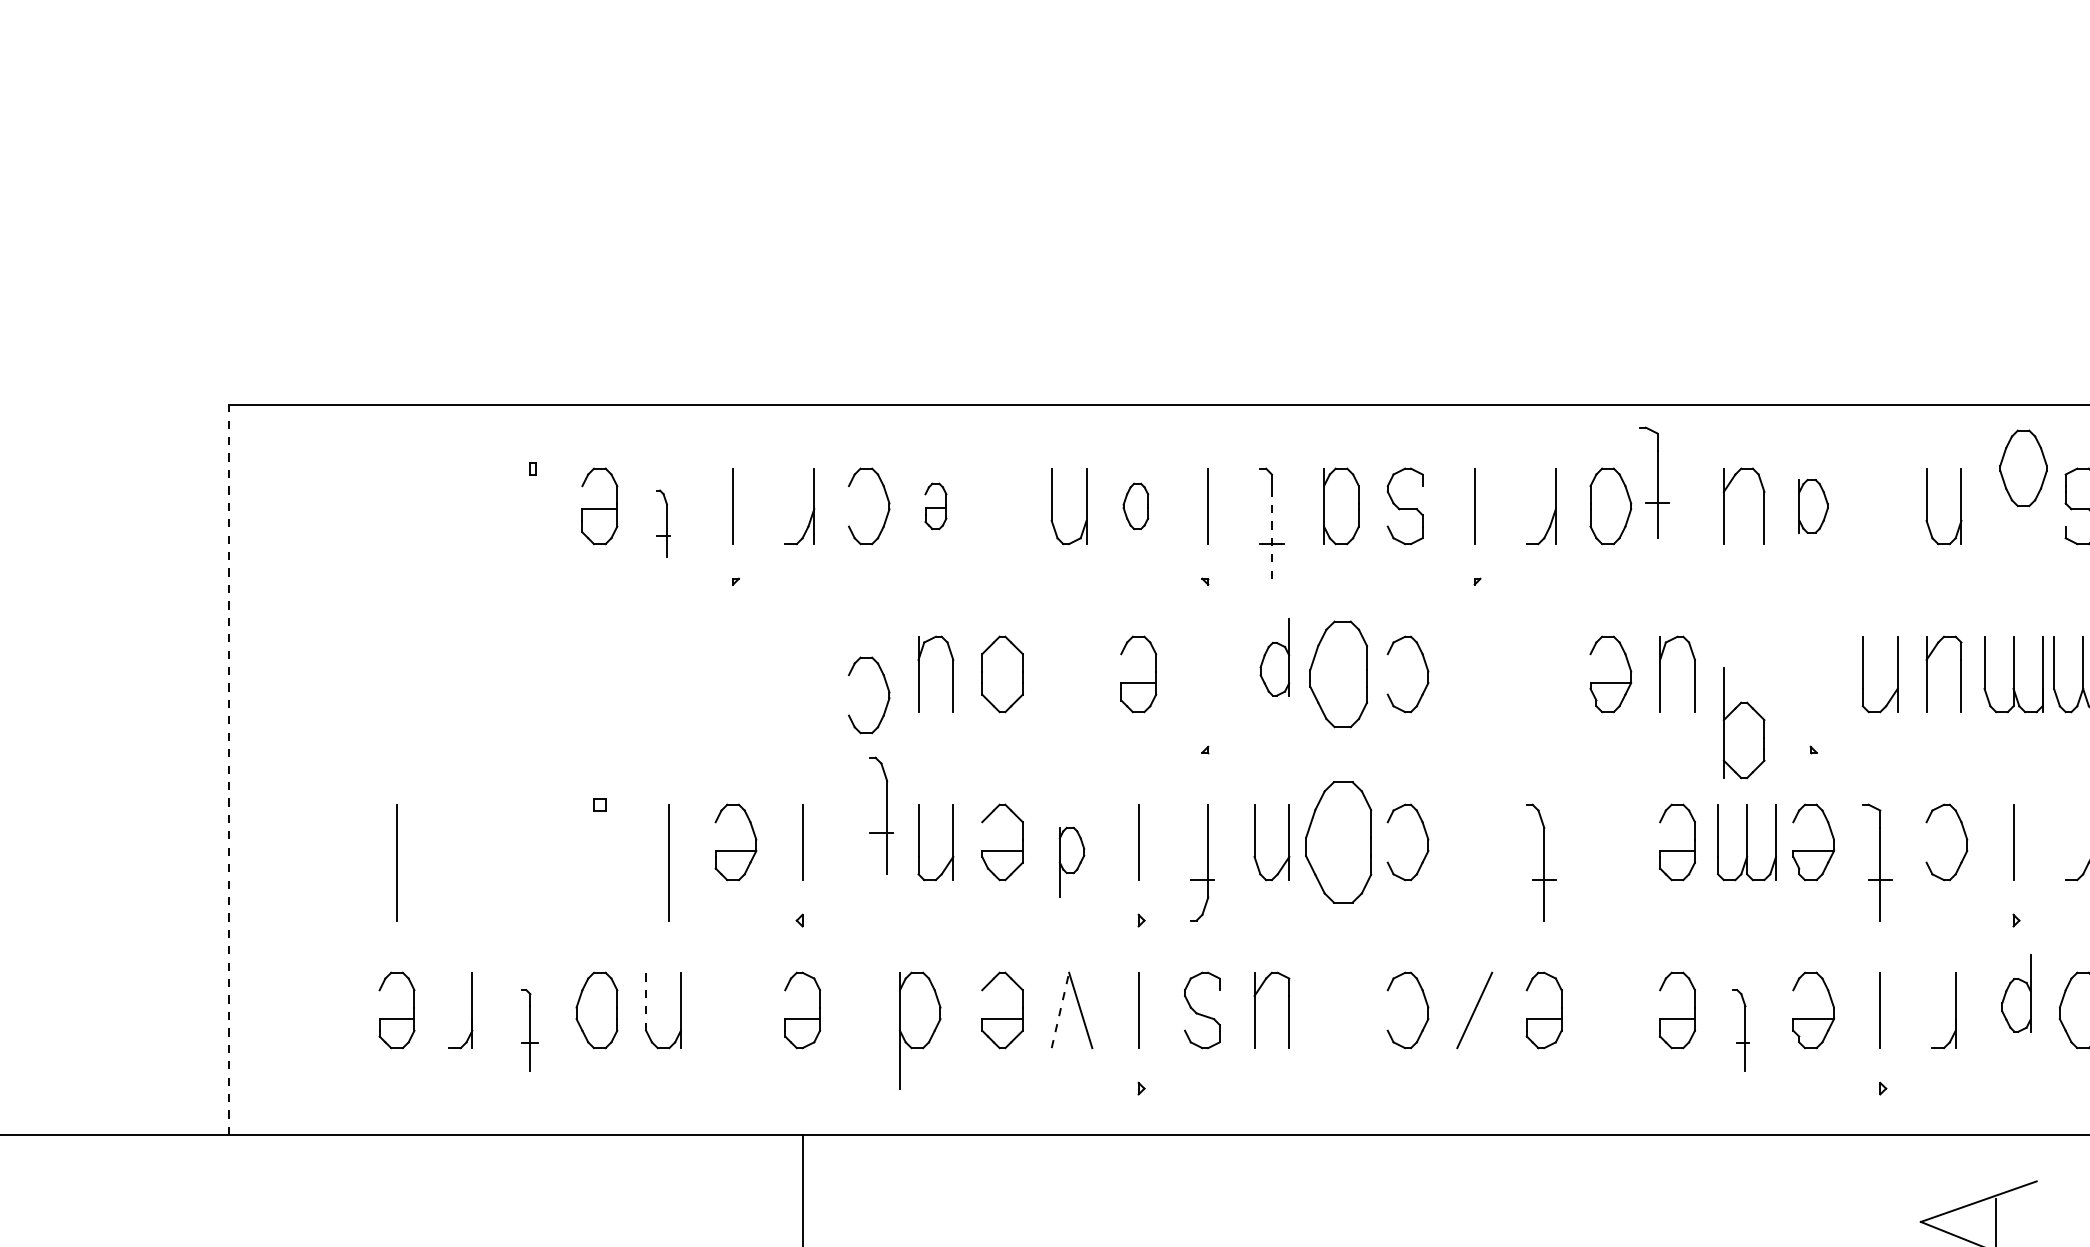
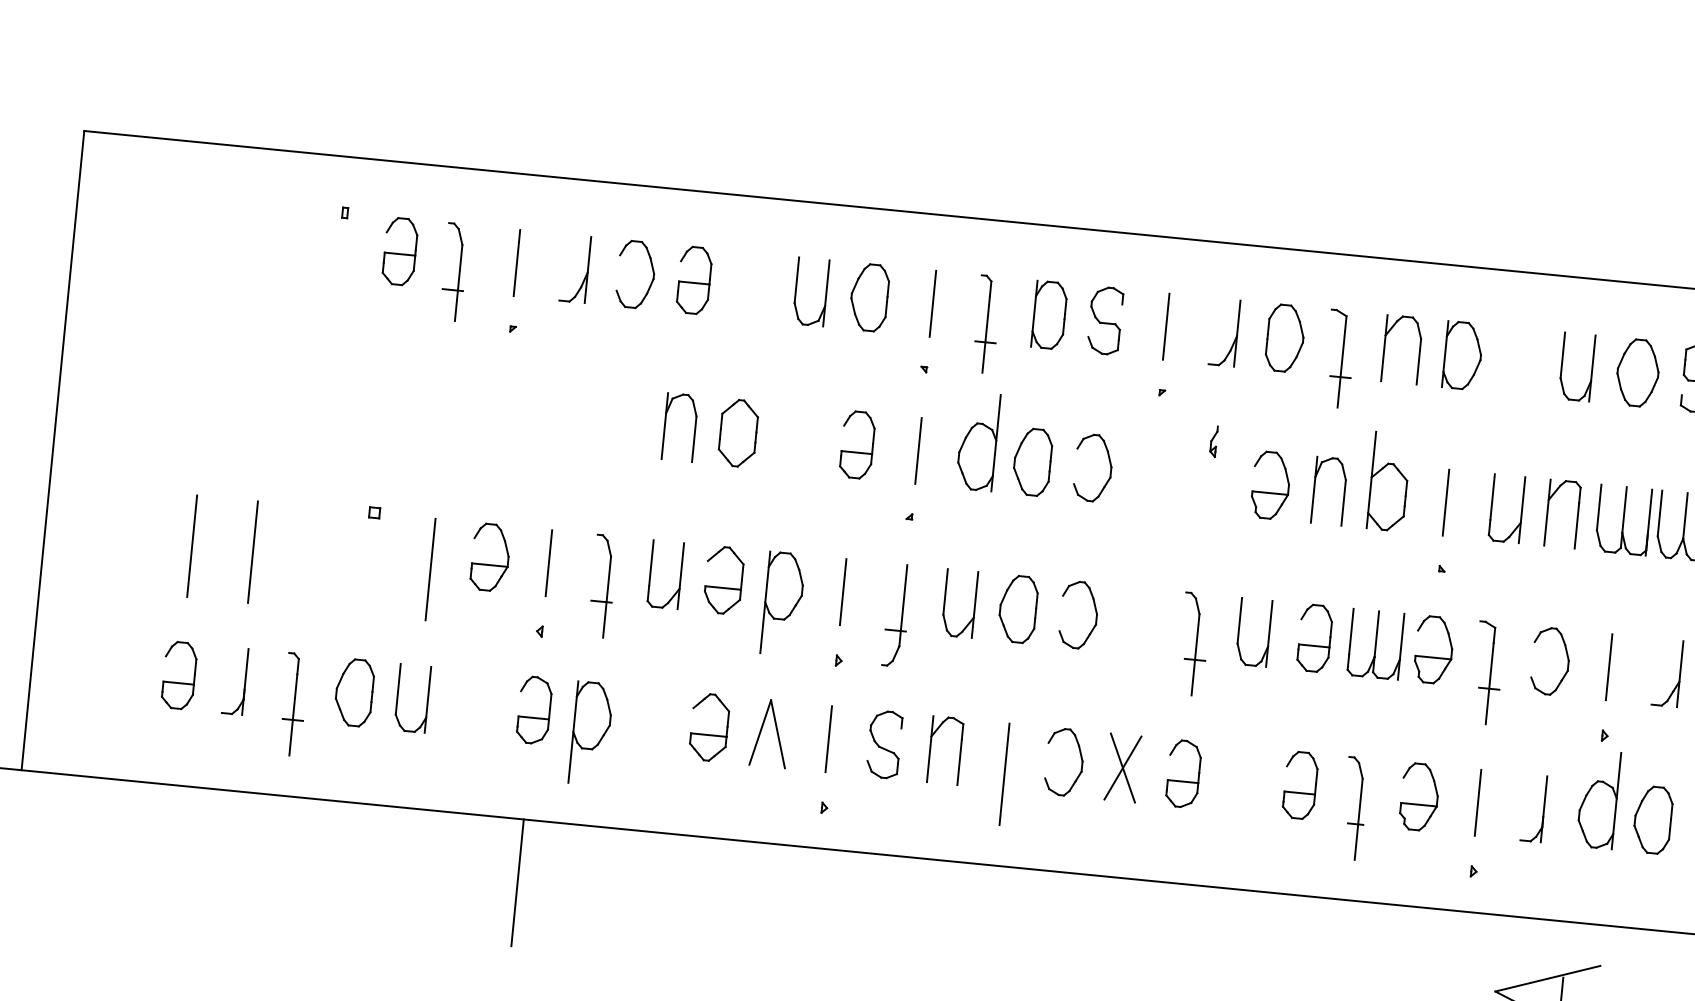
part: (2023, 468) -> (1637, 373), moved
part: (1654, 482) -> (1339, 358), moved
part: (935, 506) -> (694, 280), size x1.67
part: (1135, 506) -> (869, 297), size x1.67
part: (1813, 506) -> (1462, 355), size x1.43
part: (663, 523) -> (454, 272), size x1.67
line: (1271, 534) -> (985, 333), dashed -> solid
part: (1541, 631) -> (1213, 442), added
part: (1274, 657) -> (977, 441), size x1.43
line: (1208, 674) -> (918, 451), added
part: (1338, 674) -> (1032, 462), size x0.71
line: (1810, 674) -> (1445, 502), added
part: (887, 690) -> (636, 437), removed
part: (1743, 723) -> (1388, 482), moved
line: (229, 769) -> (53, 450), dashed -> solid
part: (881, 815) -> (603, 586), moved
part: (1338, 842) -> (1018, 609), size x0.62
part: (1591, 842) -> (1239, 631), added
line: (466, 862) -> (252, 551), added
part: (1071, 862) -> (782, 603), size x1.67
part: (2016, 993) -> (1598, 799), size x1.43
line: (646, 1001) -> (398, 689), dashed -> solid
line: (1060, 1010) -> (760, 732), dashed -> solid
line: (1474, 1010) -> (1122, 768), added
part: (530, 1030) -> (294, 704), size x1.43
part: (920, 1030) -> (591, 733), moved
line: (1341, 1030) -> (1004, 774), added
part: (1741, 1030) -> (1354, 808), size x1.43

